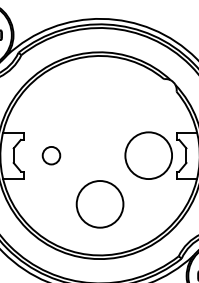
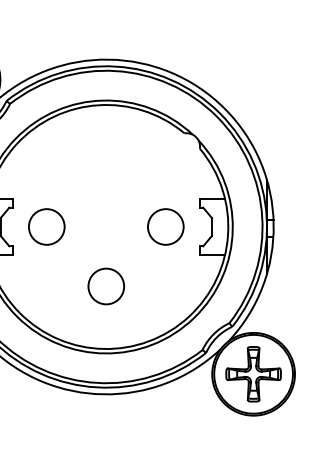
circle: (51, 155) -> (46, 226), size x1.67
circle: (148, 155) -> (165, 226), size x0.62
circle: (100, 204) -> (106, 286), size x0.62

